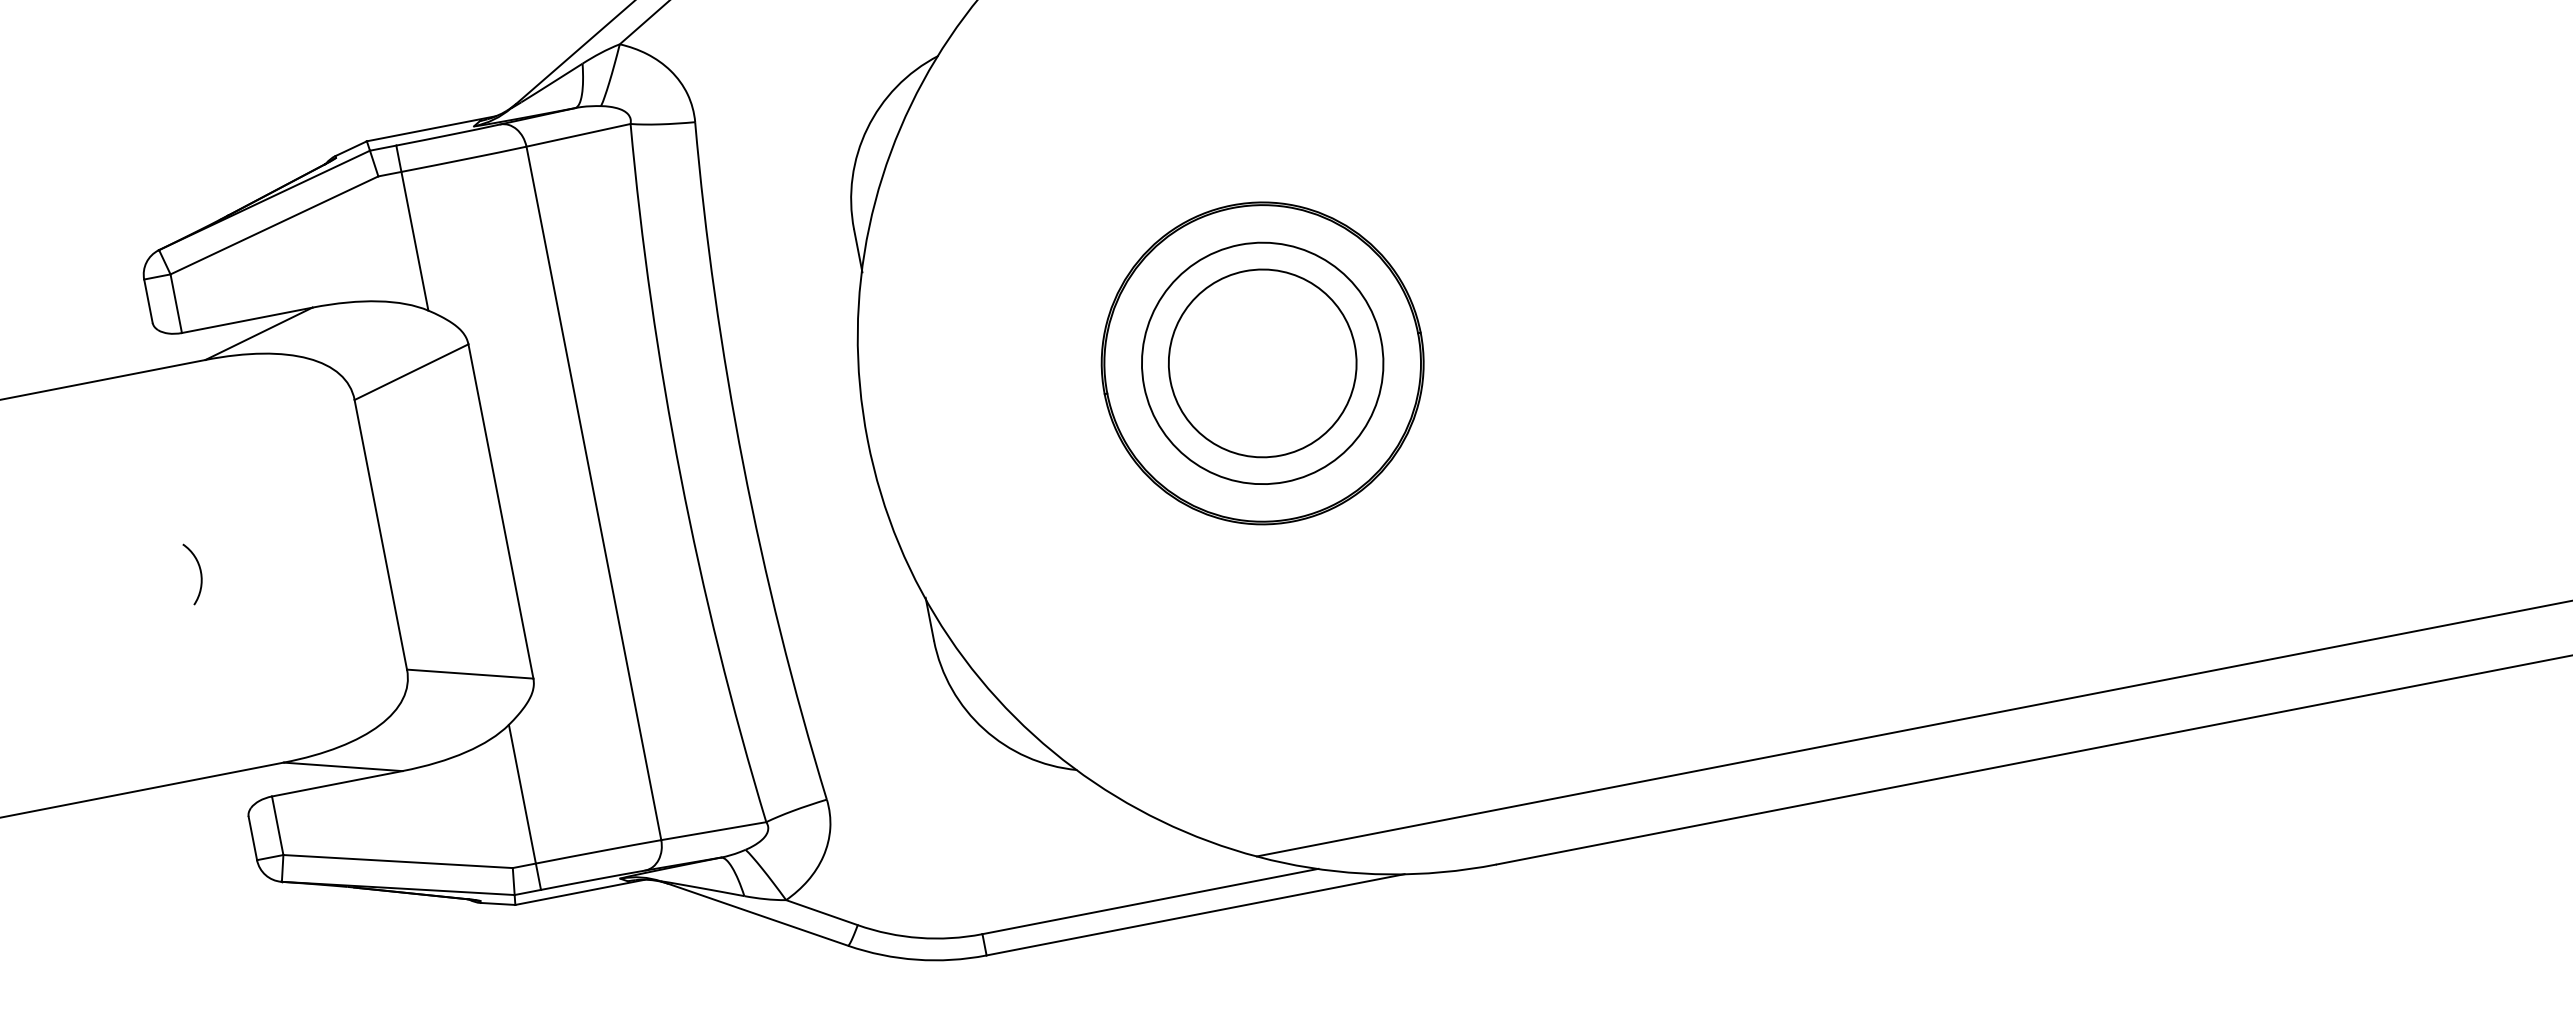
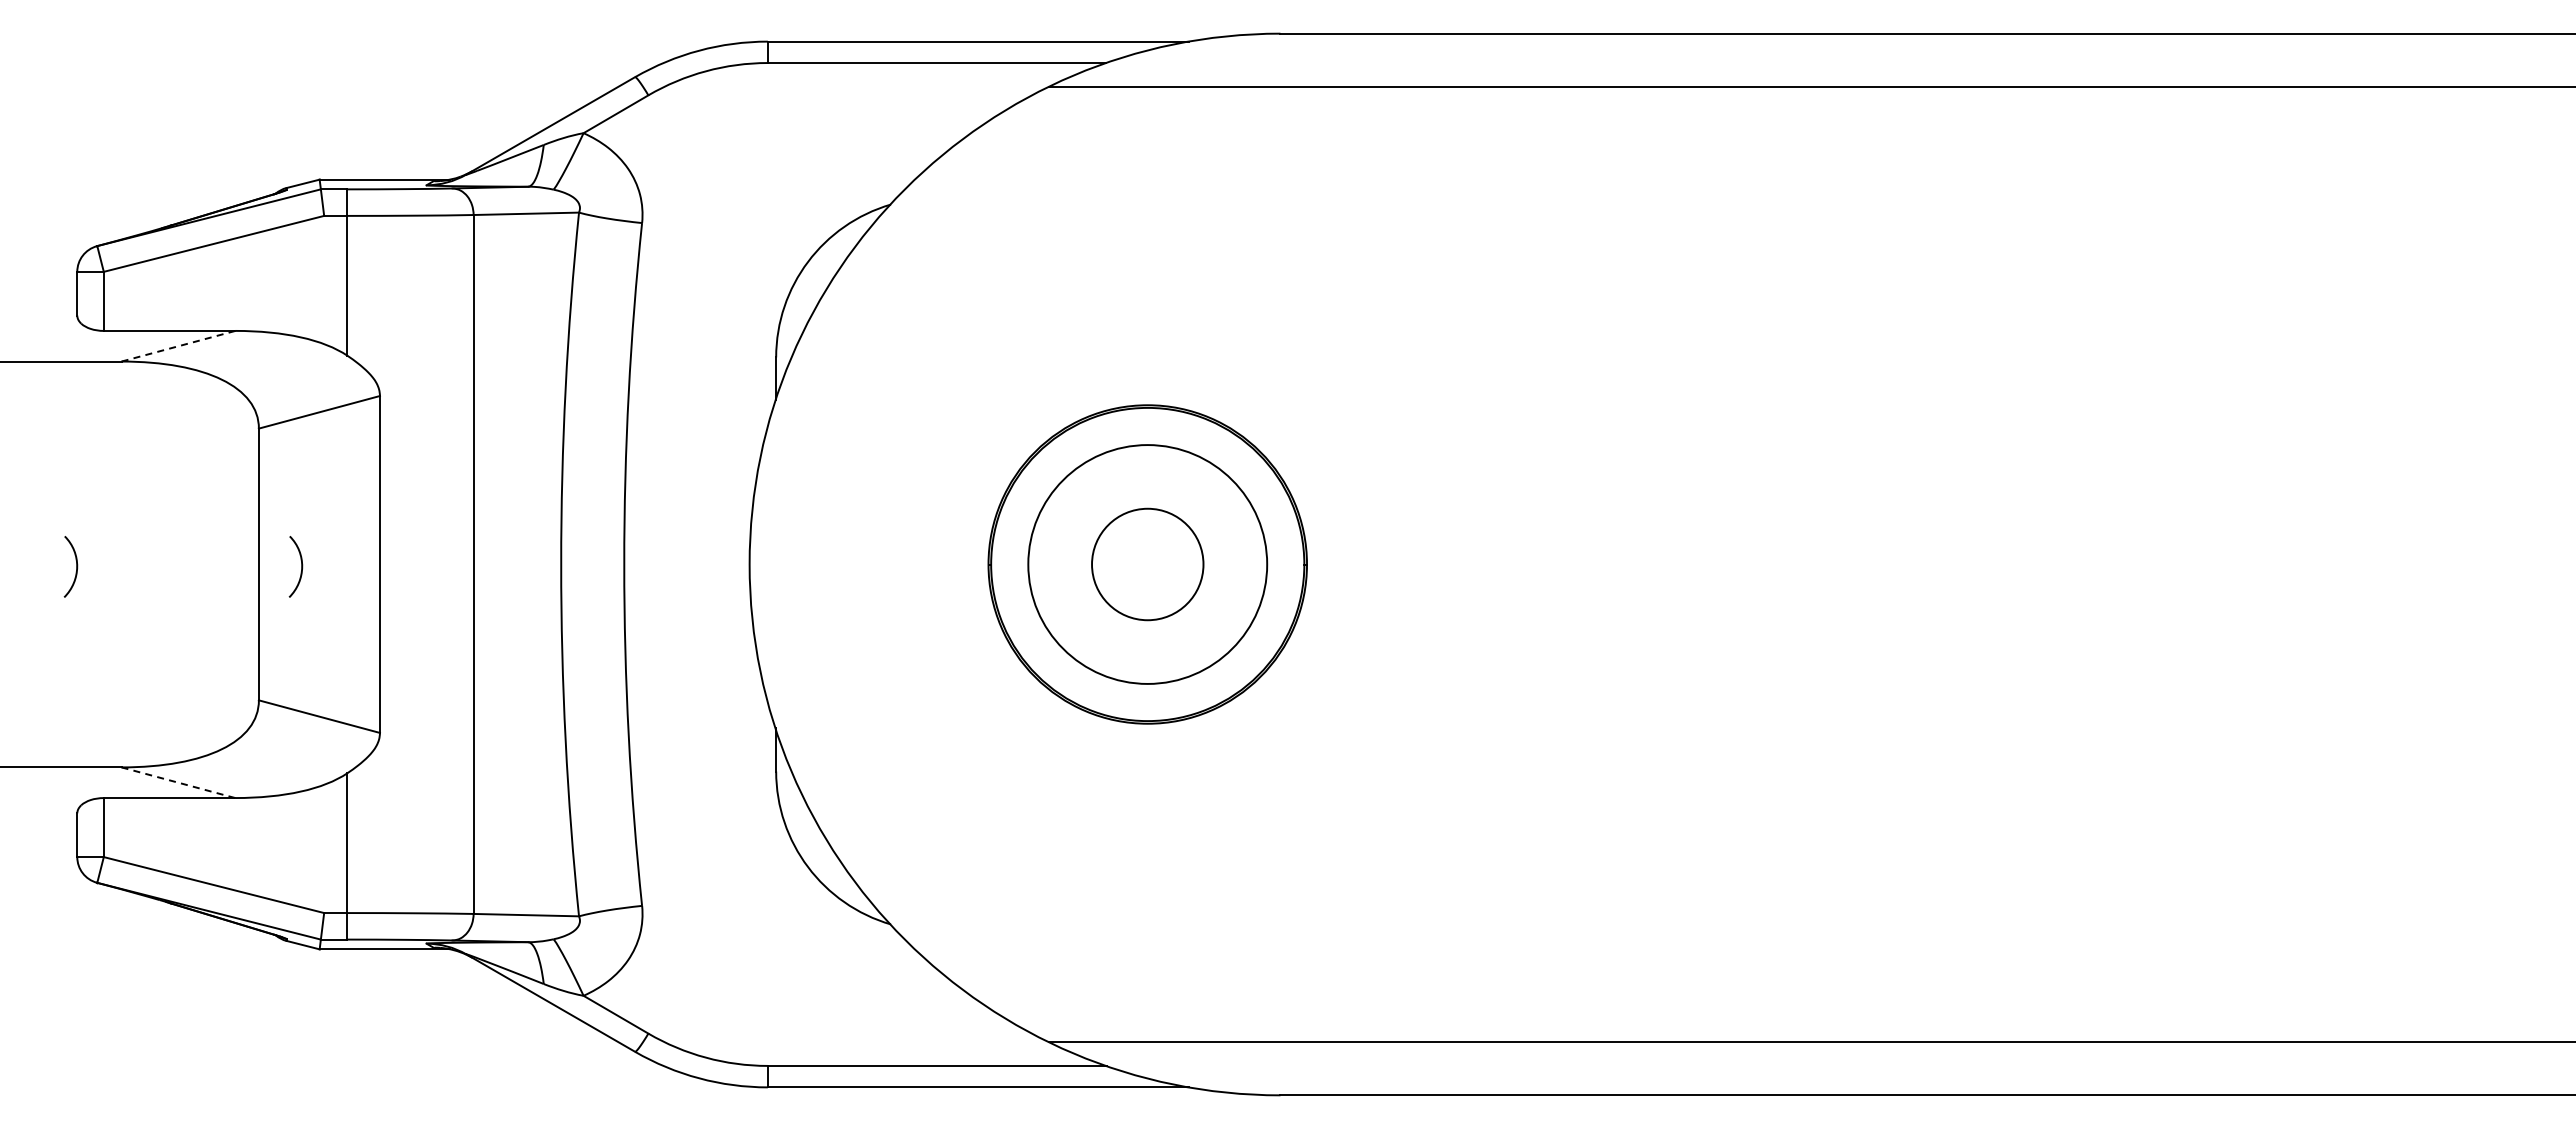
line: (259, 334) -> (178, 346), solid -> dashed
circle: (1262, 363) -> (1147, 564), size x0.6
curve: (423, 528) -> (301, 566), added
line: (343, 766) -> (178, 782), solid -> dashed

